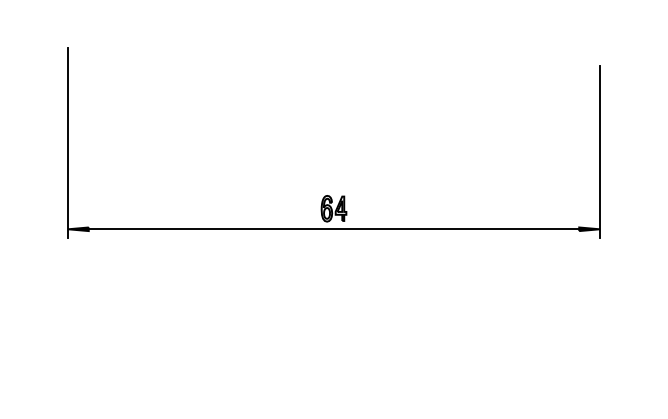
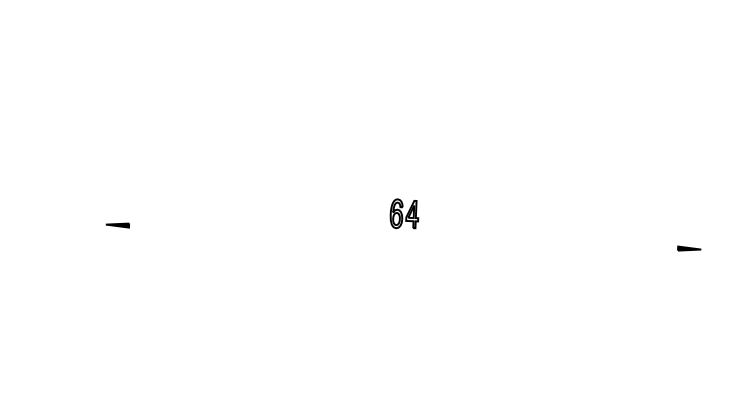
line: (68, 142) -> (110, 127), removed
line: (599, 151) -> (704, 162), removed
line: (333, 229) -> (403, 237), removed

